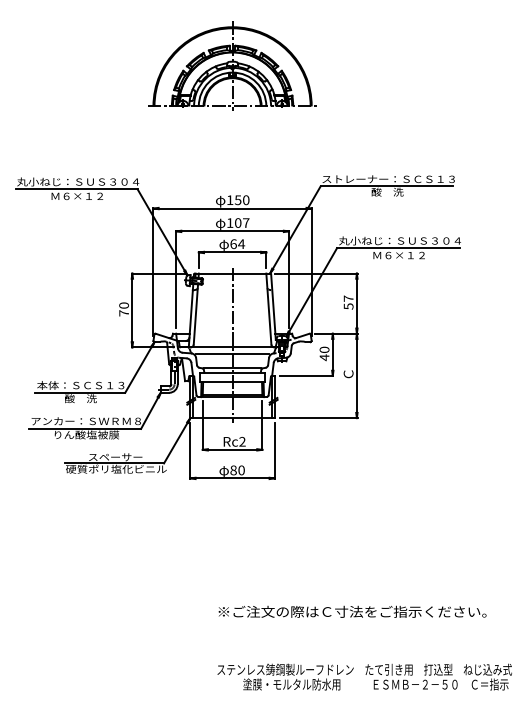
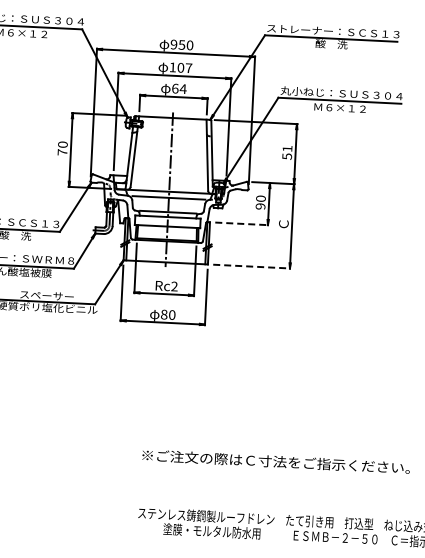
text: (229, 200) -> (173, 44), 150 -> 950
text: (348, 298) -> (287, 148), 57 -> 51
text: (324, 357) -> (260, 206), 40 -> 90
line: (306, 375) -> (241, 223), solid -> dashed
line: (318, 418) -> (251, 266), solid -> dashed

